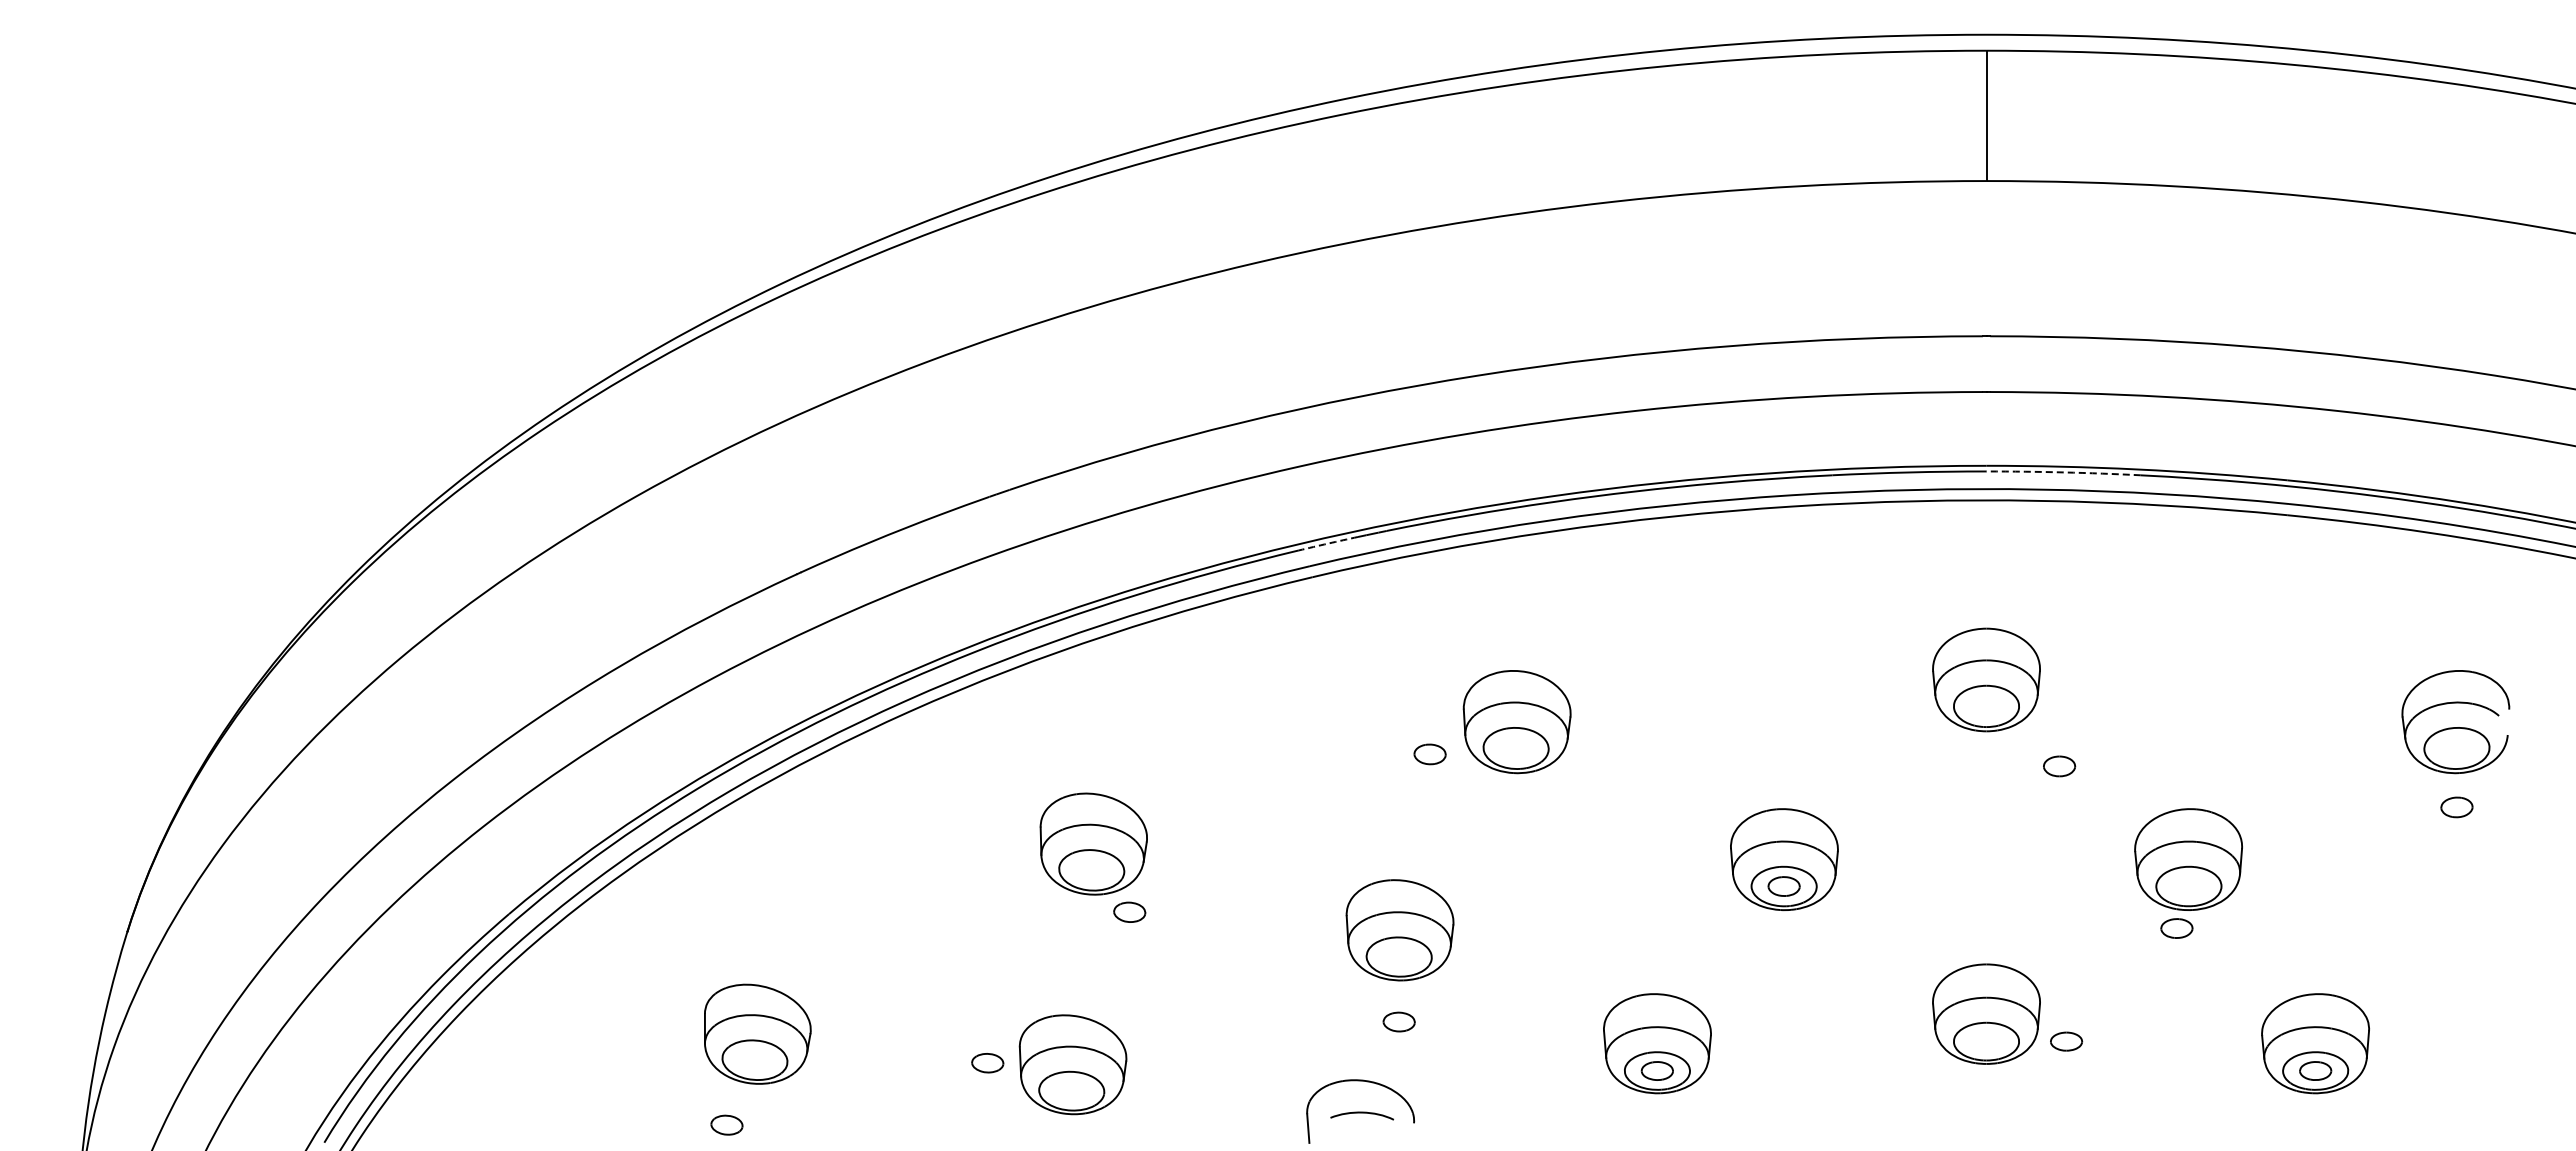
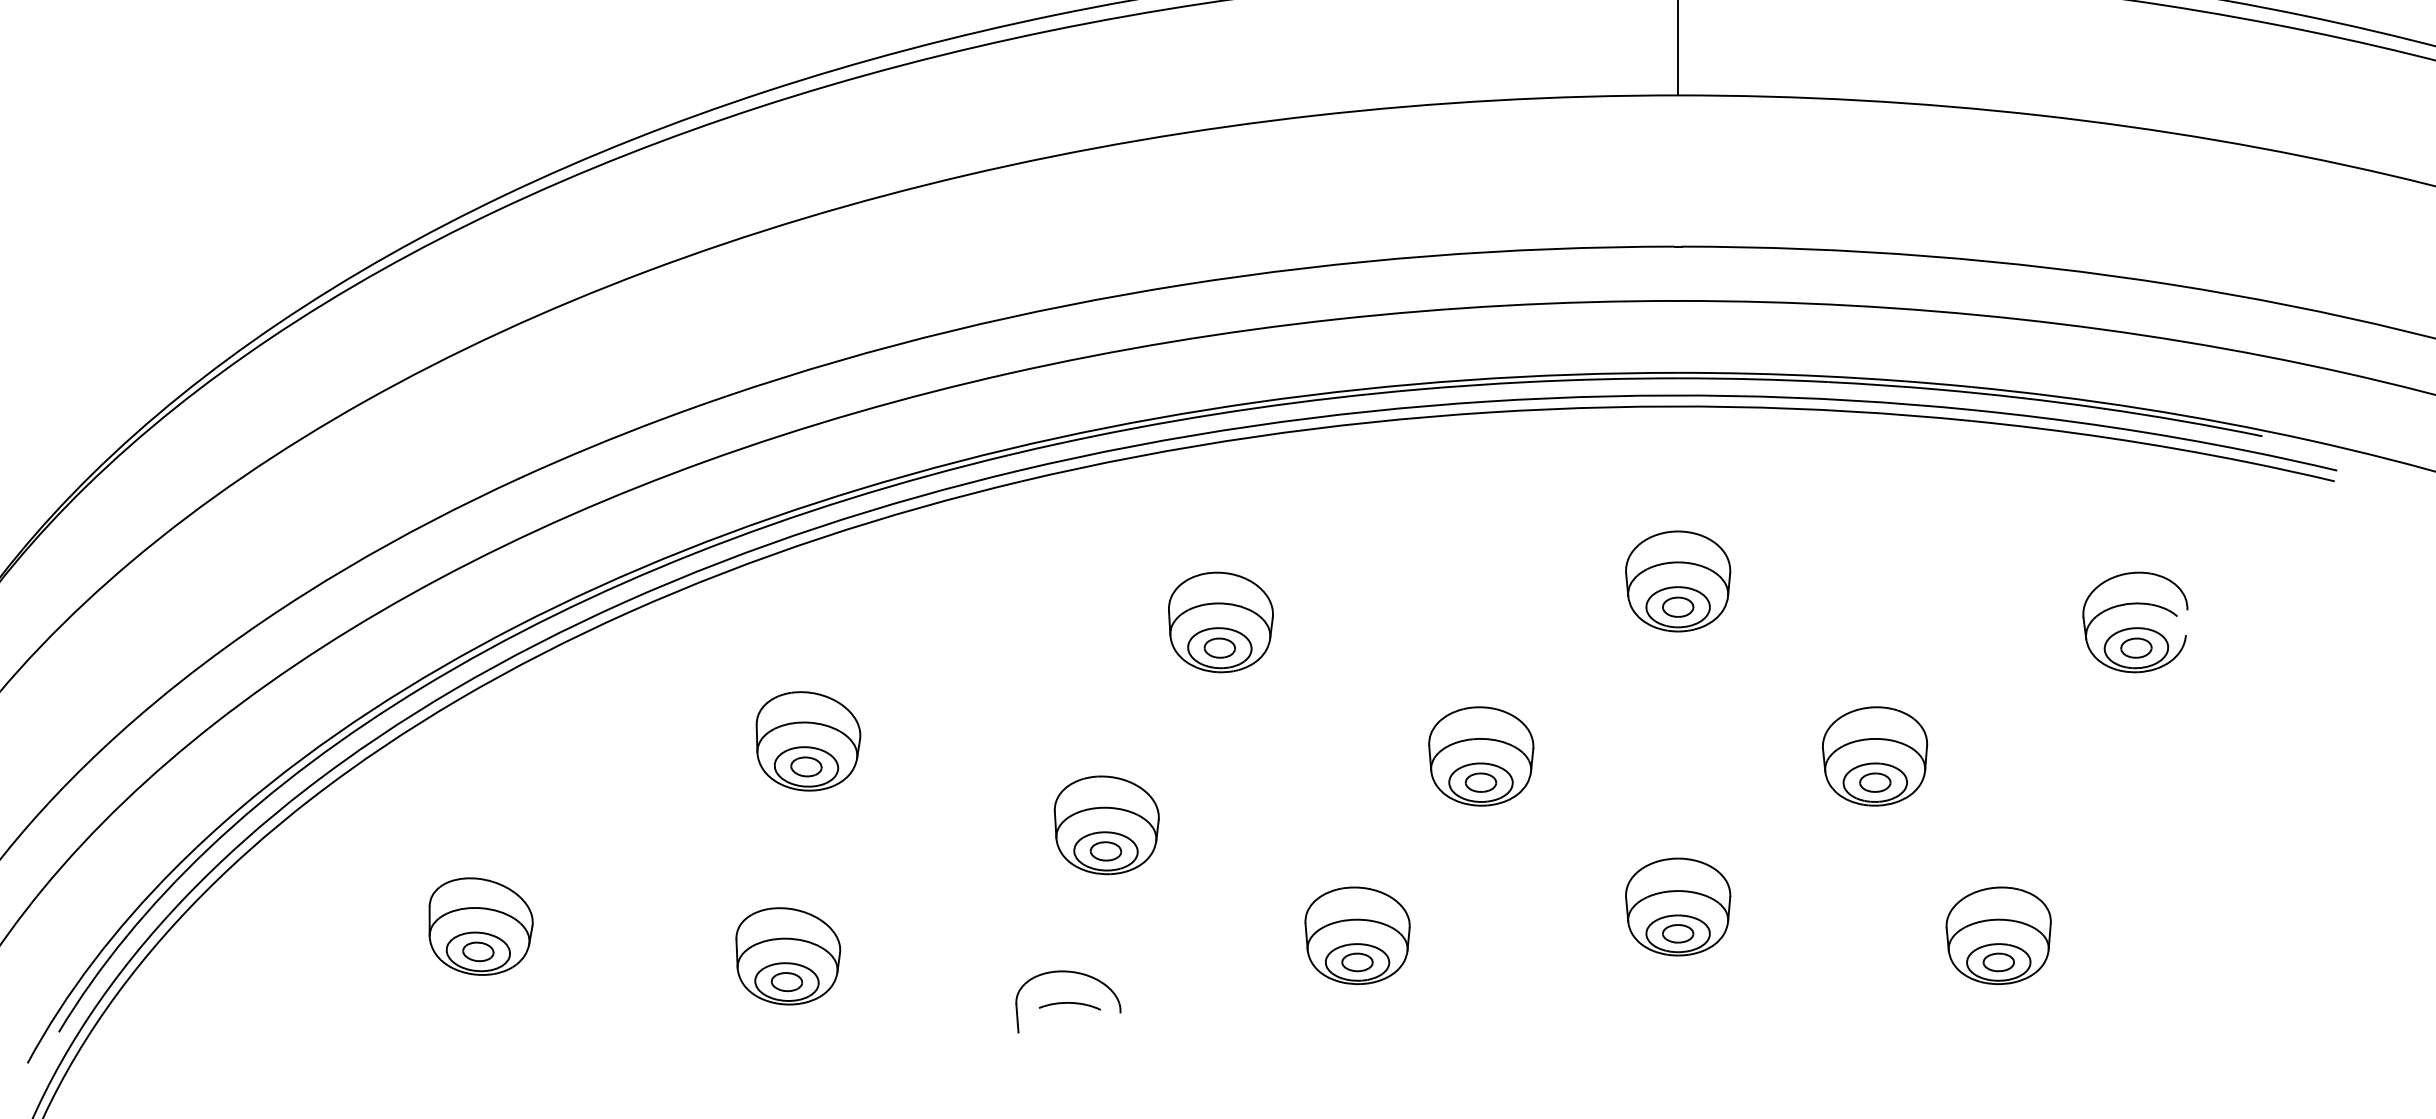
arc: (2063, 472) -> (1753, 379), dashed -> solid
arc: (1328, 543) -> (1037, 448), dashed -> solid
part: (1429, 754) -> (1219, 648), moved
part: (2059, 766) -> (1678, 607), moved
part: (2456, 807) -> (2136, 648), moved
part: (1129, 911) -> (806, 766), moved
part: (2176, 928) -> (1874, 782), moved
part: (1398, 1021) -> (1105, 850), moved
part: (2066, 1041) -> (1678, 933), moved
part: (987, 1063) -> (786, 982), moved
part: (726, 1124) -> (477, 951), moved

